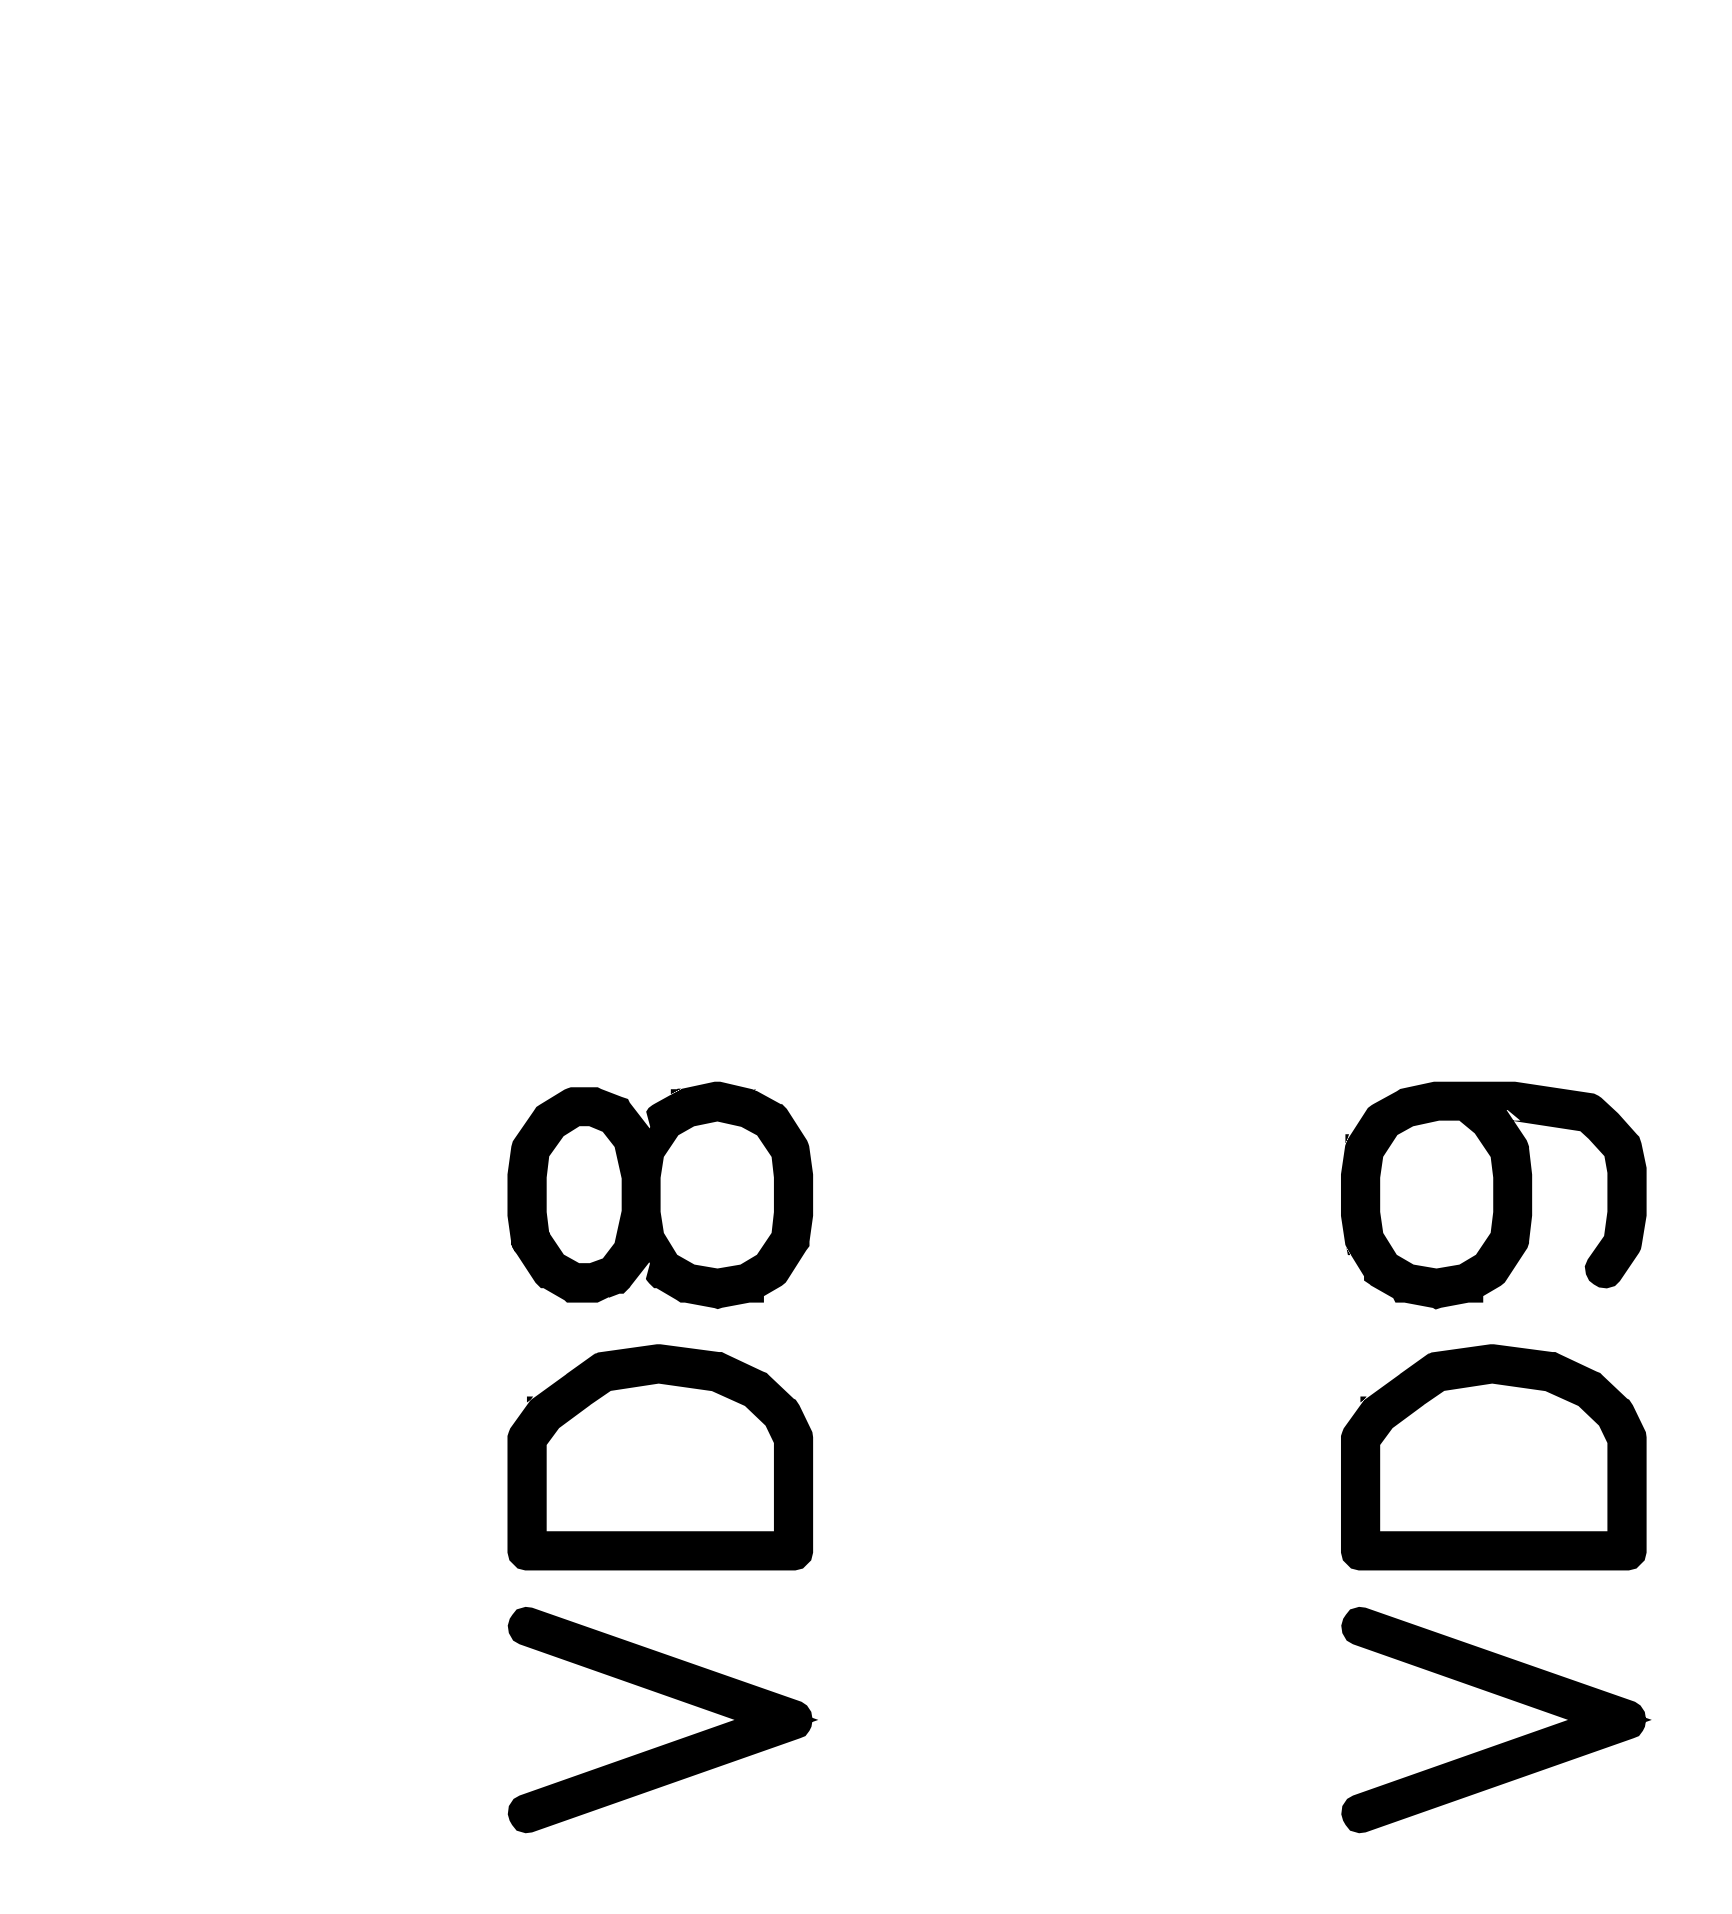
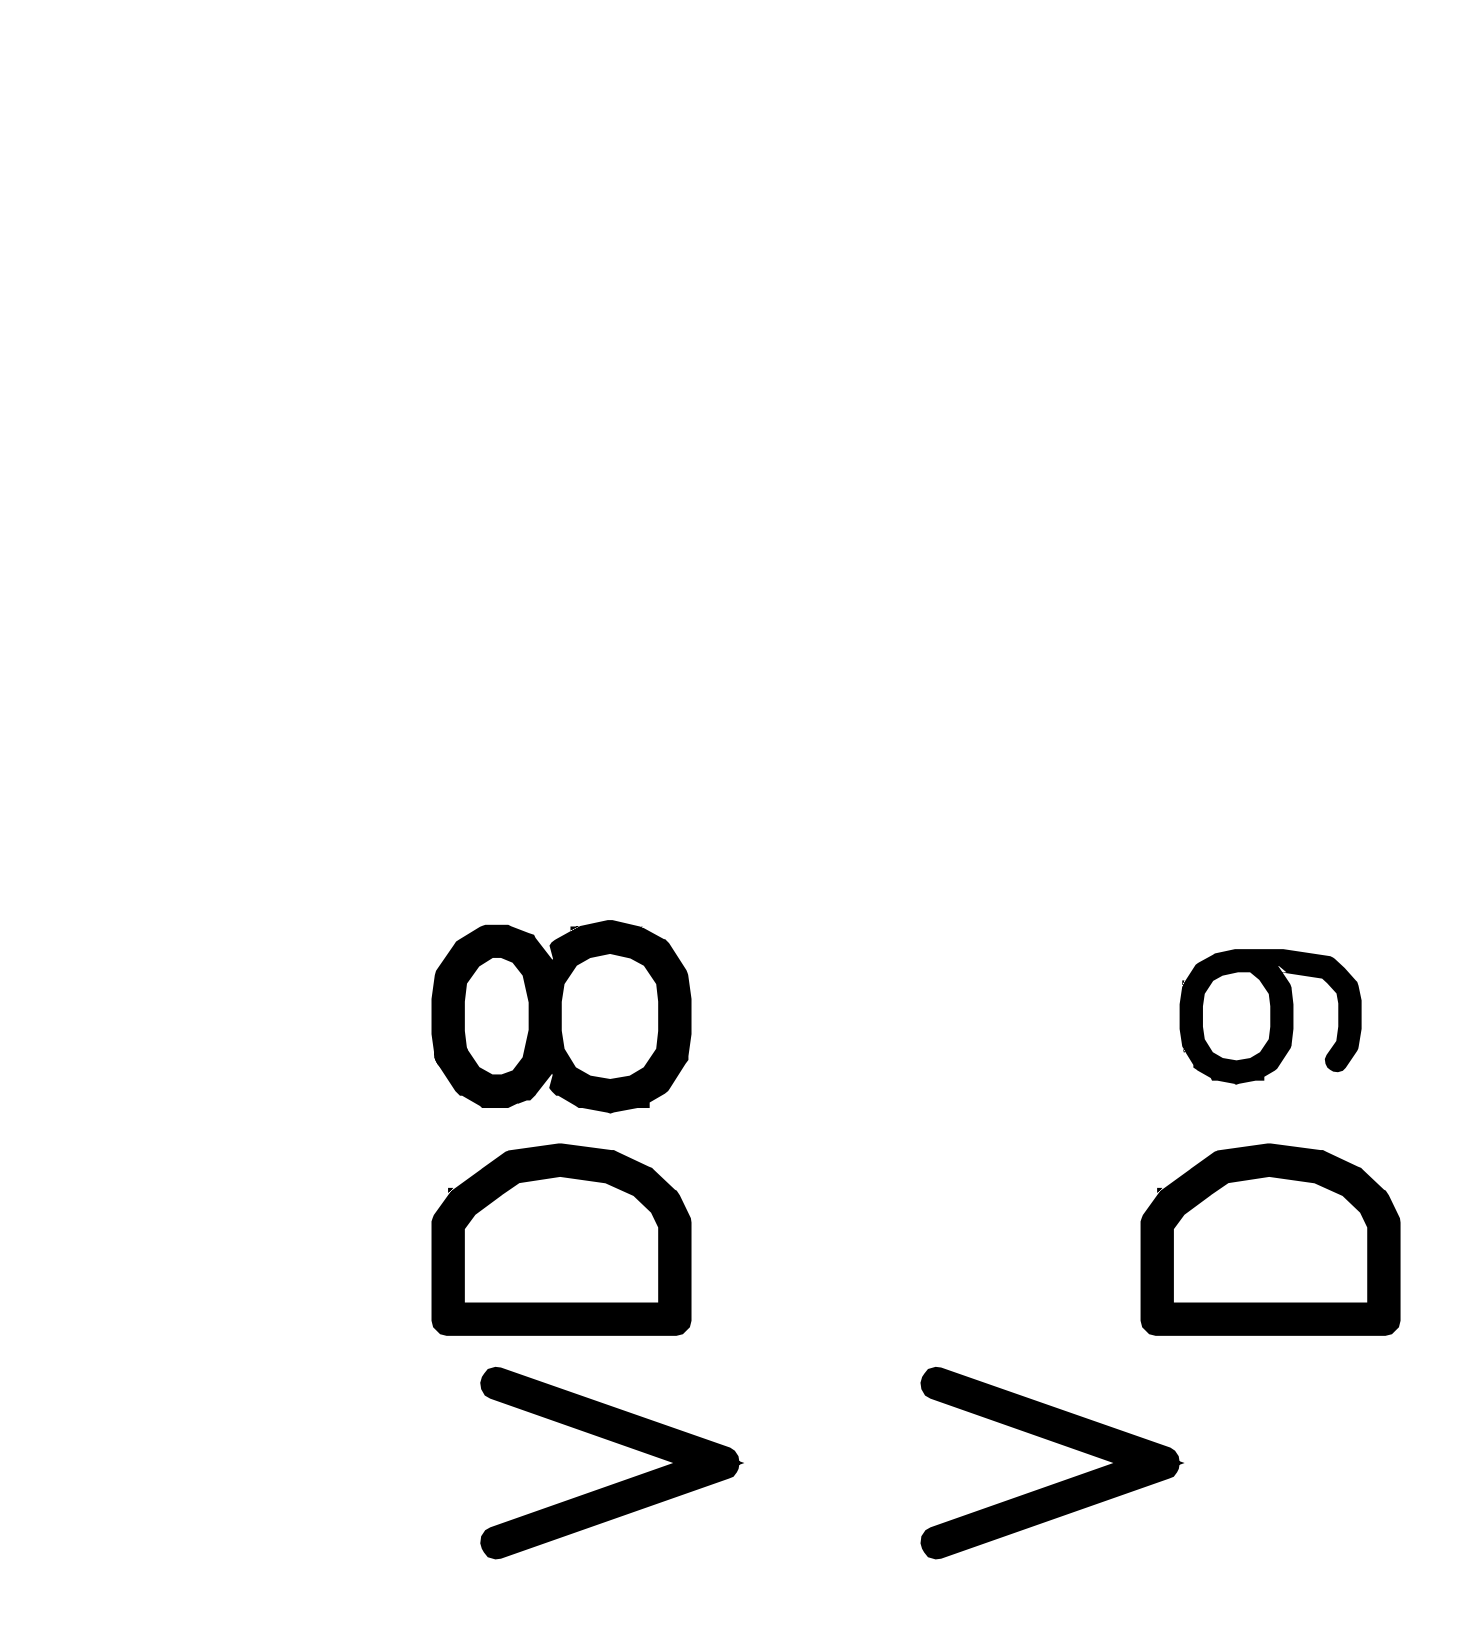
part: (1493, 1195) -> (1270, 1016), size x0.7
part: (669, 1742) -> (617, 1482), moved
part: (1503, 1742) -> (1058, 1482), moved

